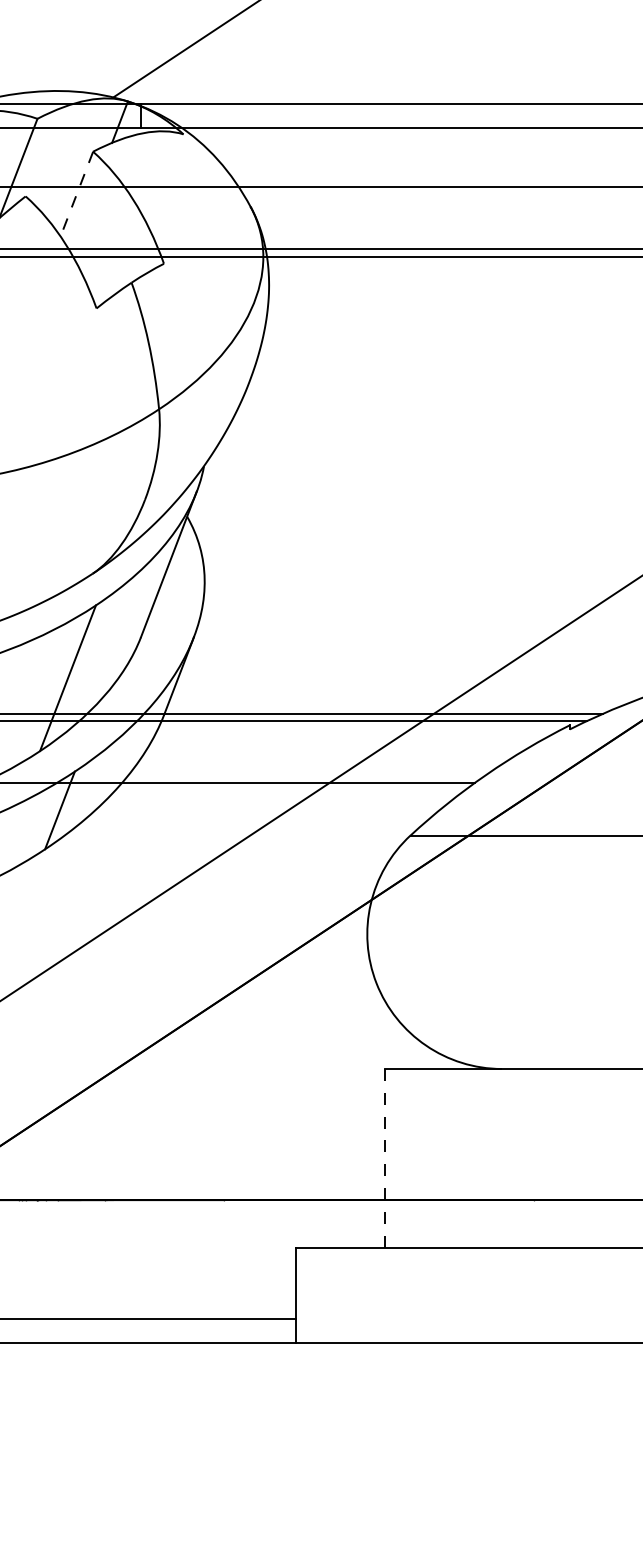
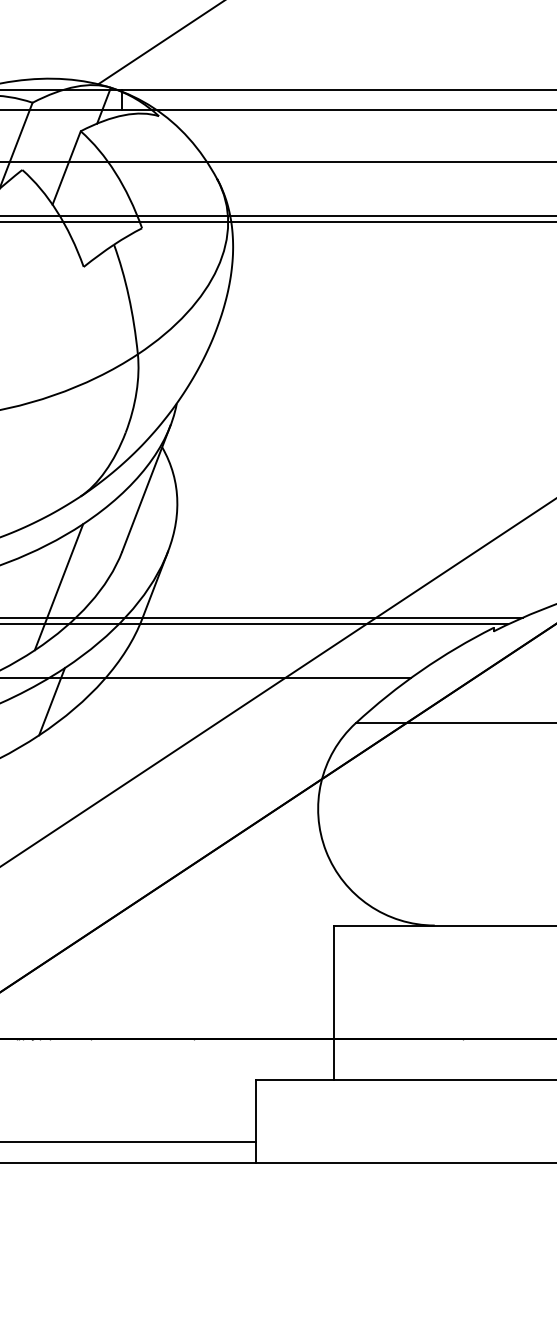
line: (76, 194) -> (66, 168), dashed -> solid
line: (385, 1158) -> (333, 1003), dashed -> solid

